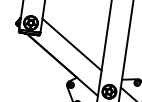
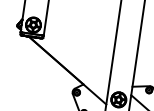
line: (71, 44) -> (77, 48), removed

